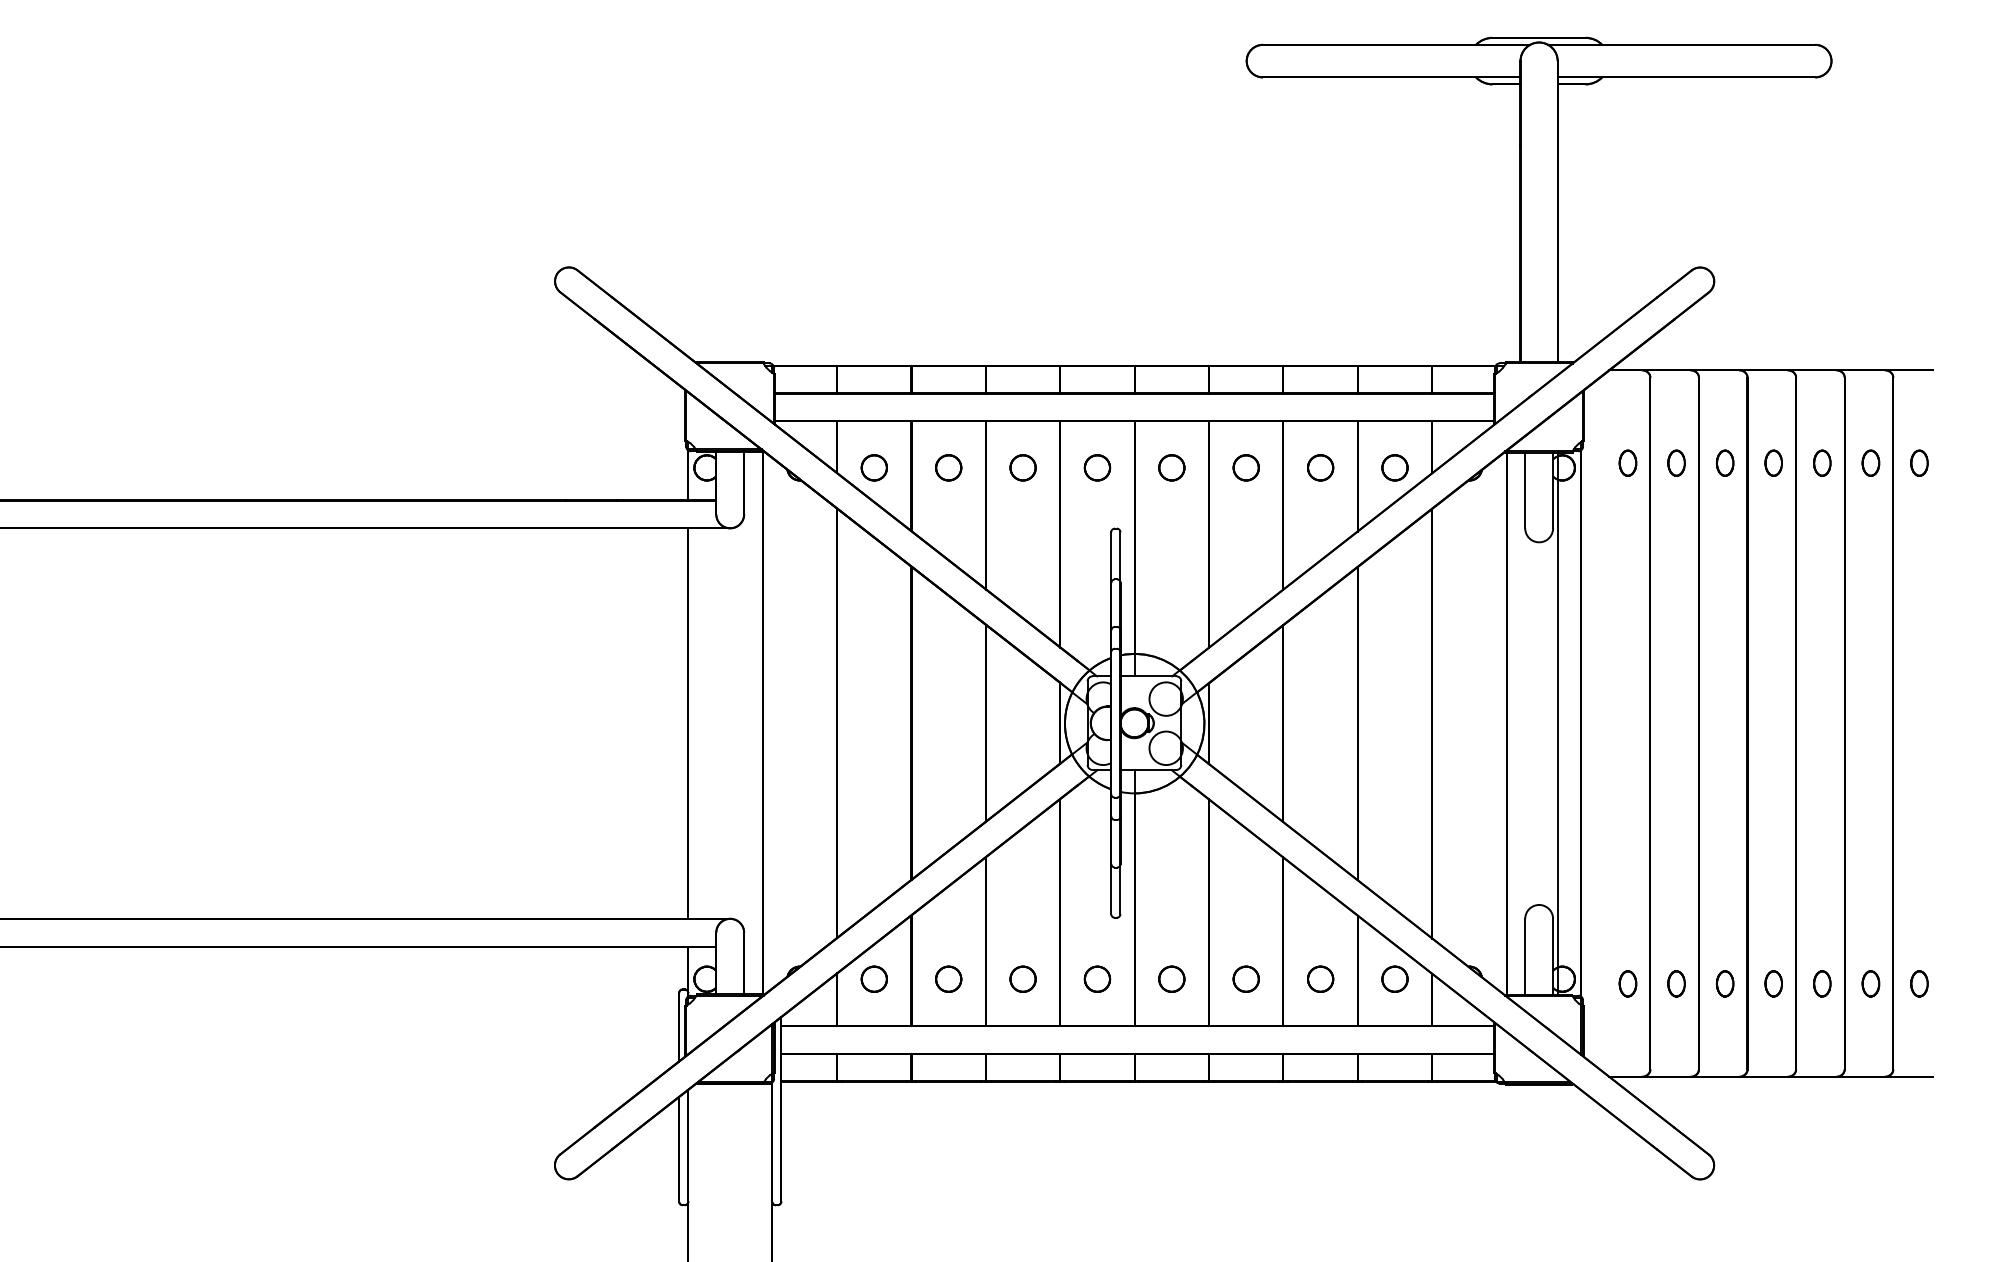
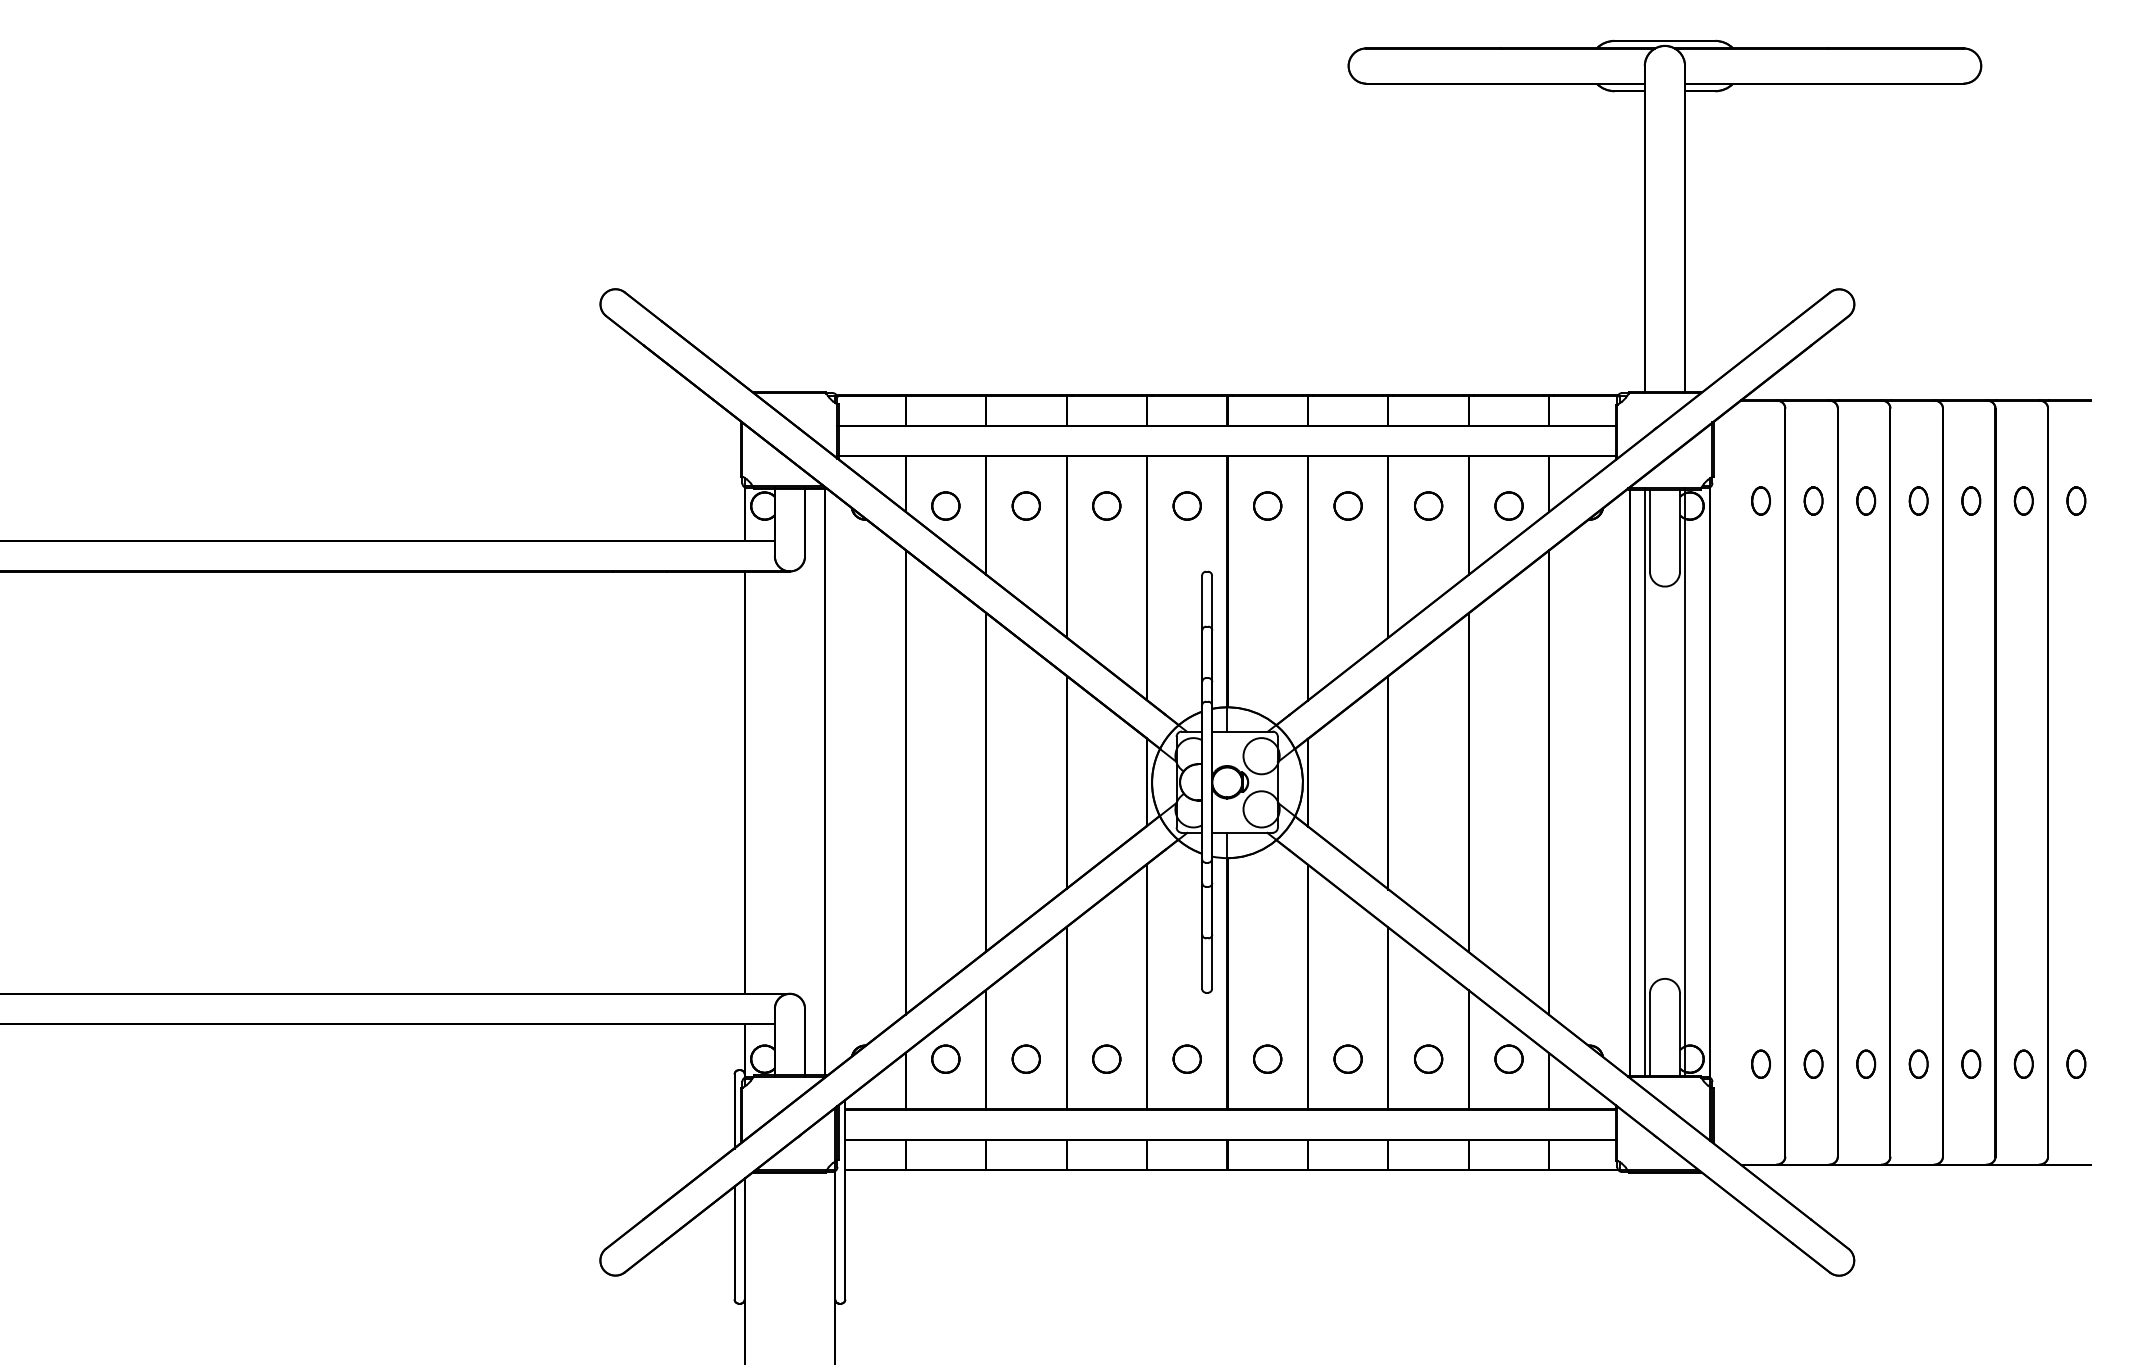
line: (1520, 723) -> (1644, 782), added

